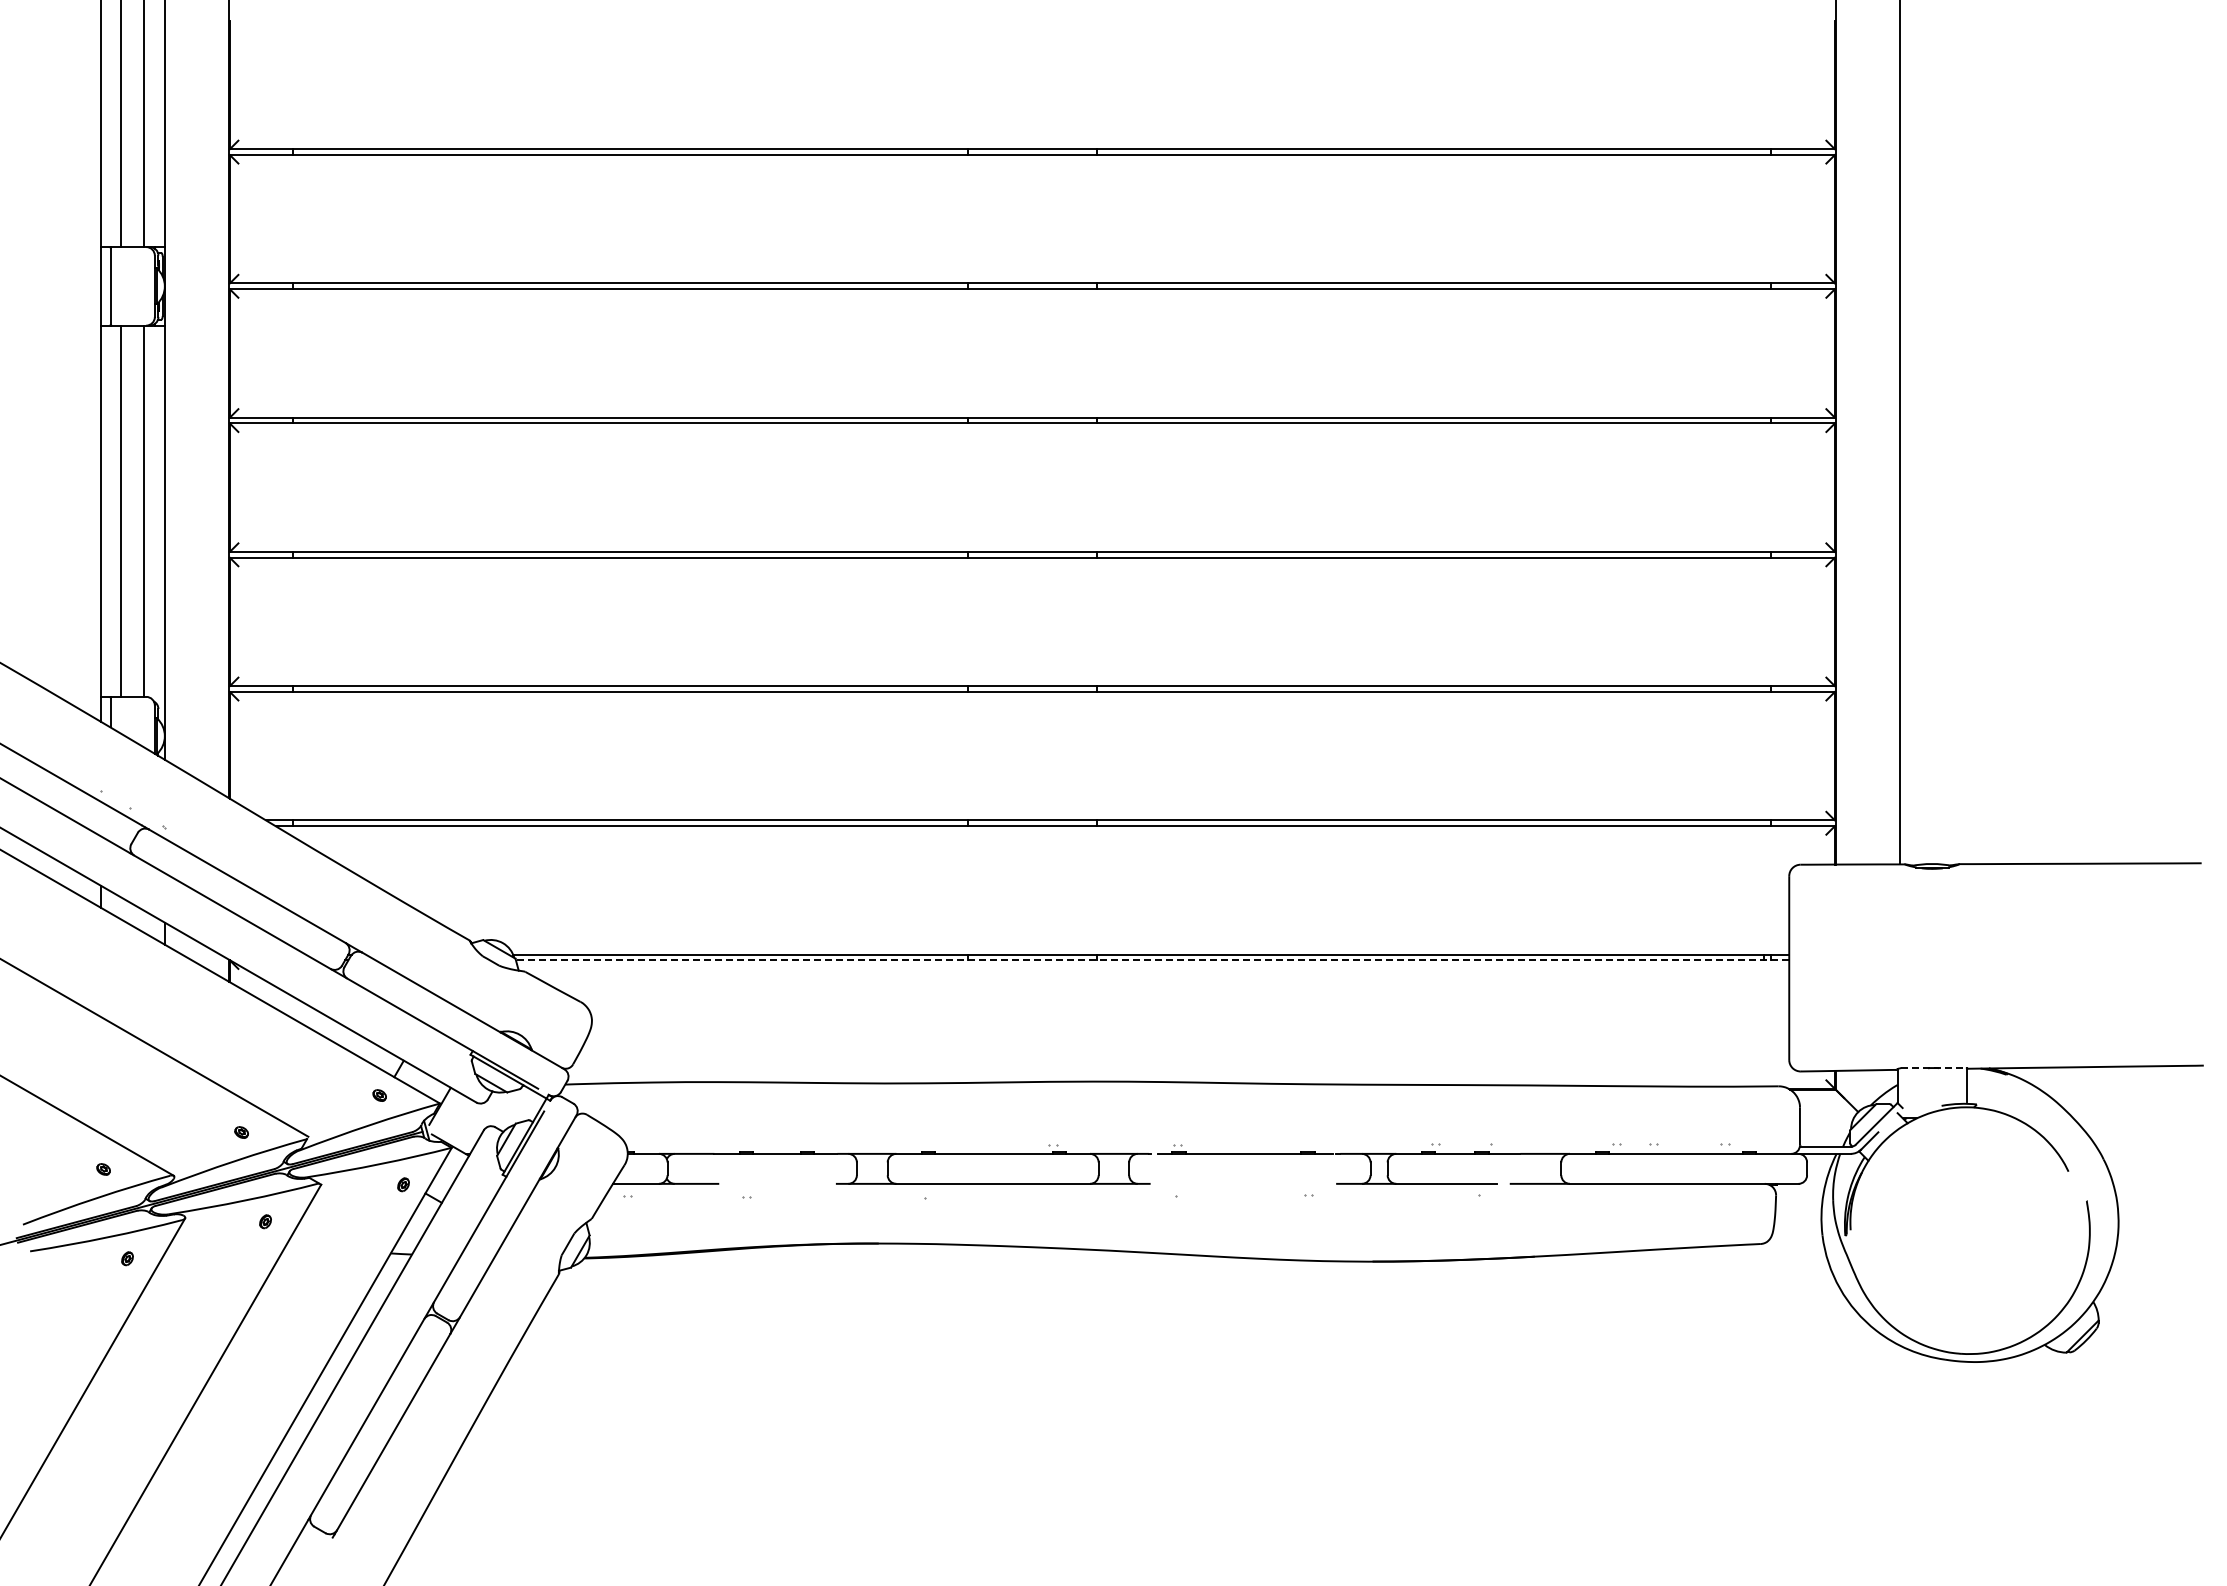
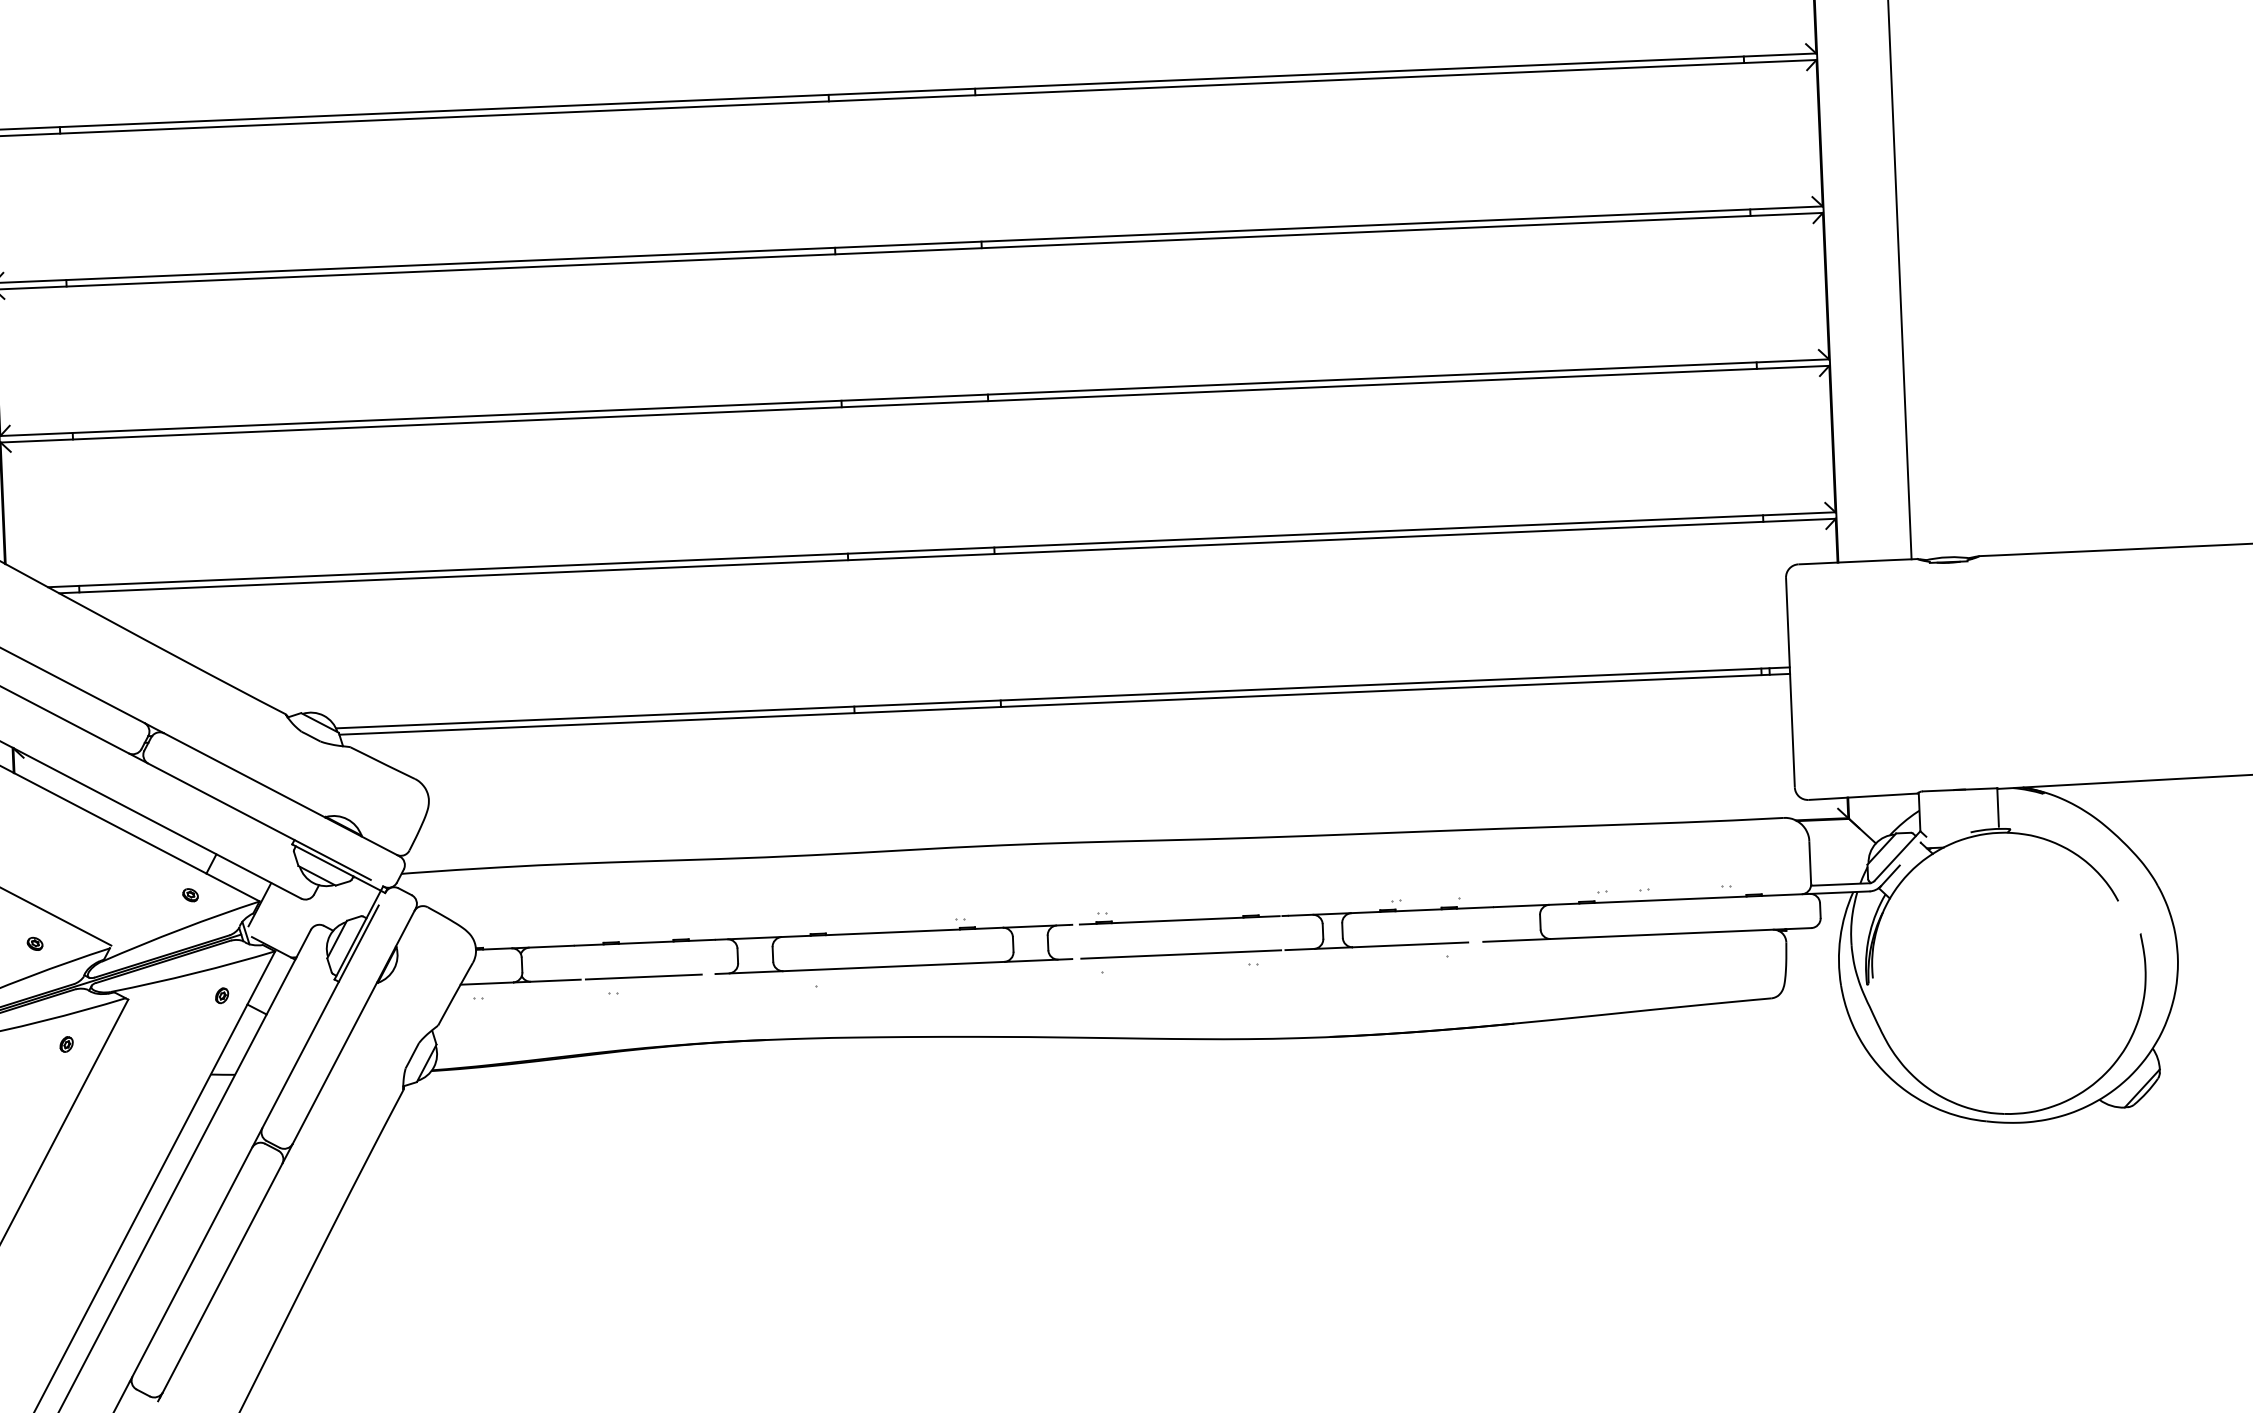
line: (1152, 960) -> (1064, 704), dashed -> solid
line: (1934, 1068) -> (1960, 790), dashed -> solid
line: (773, 1183) -> (643, 976), added
line: (1245, 1183) -> (1181, 954), added

